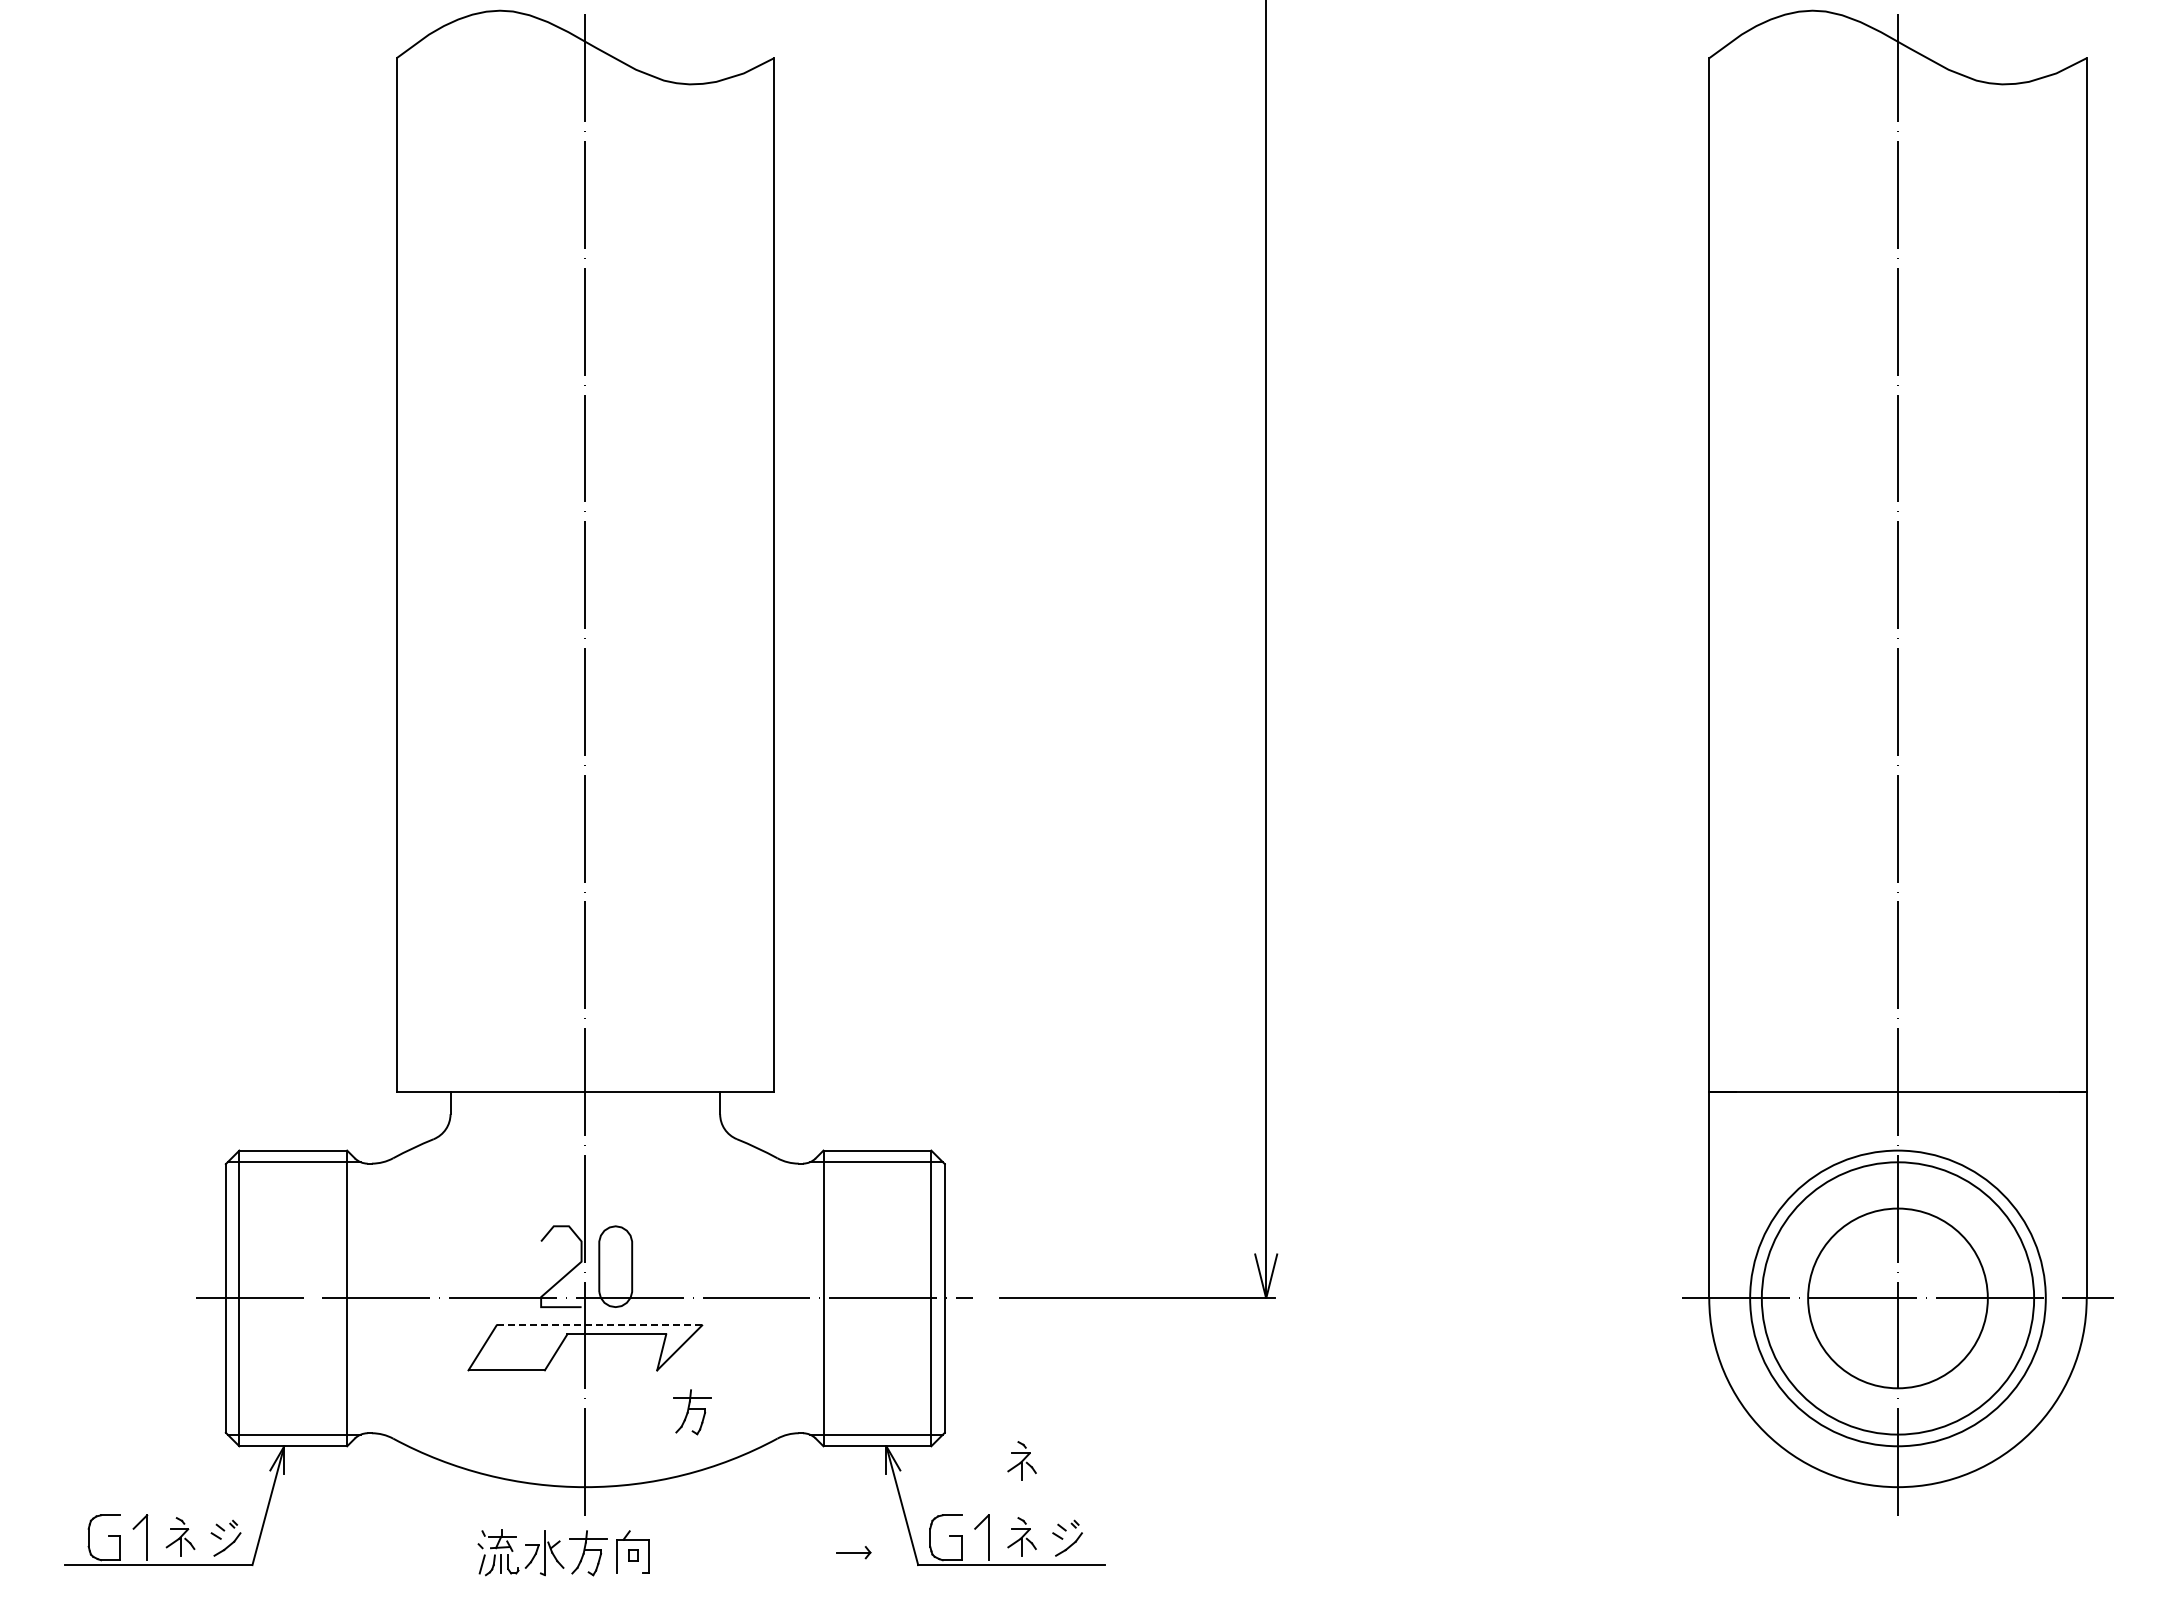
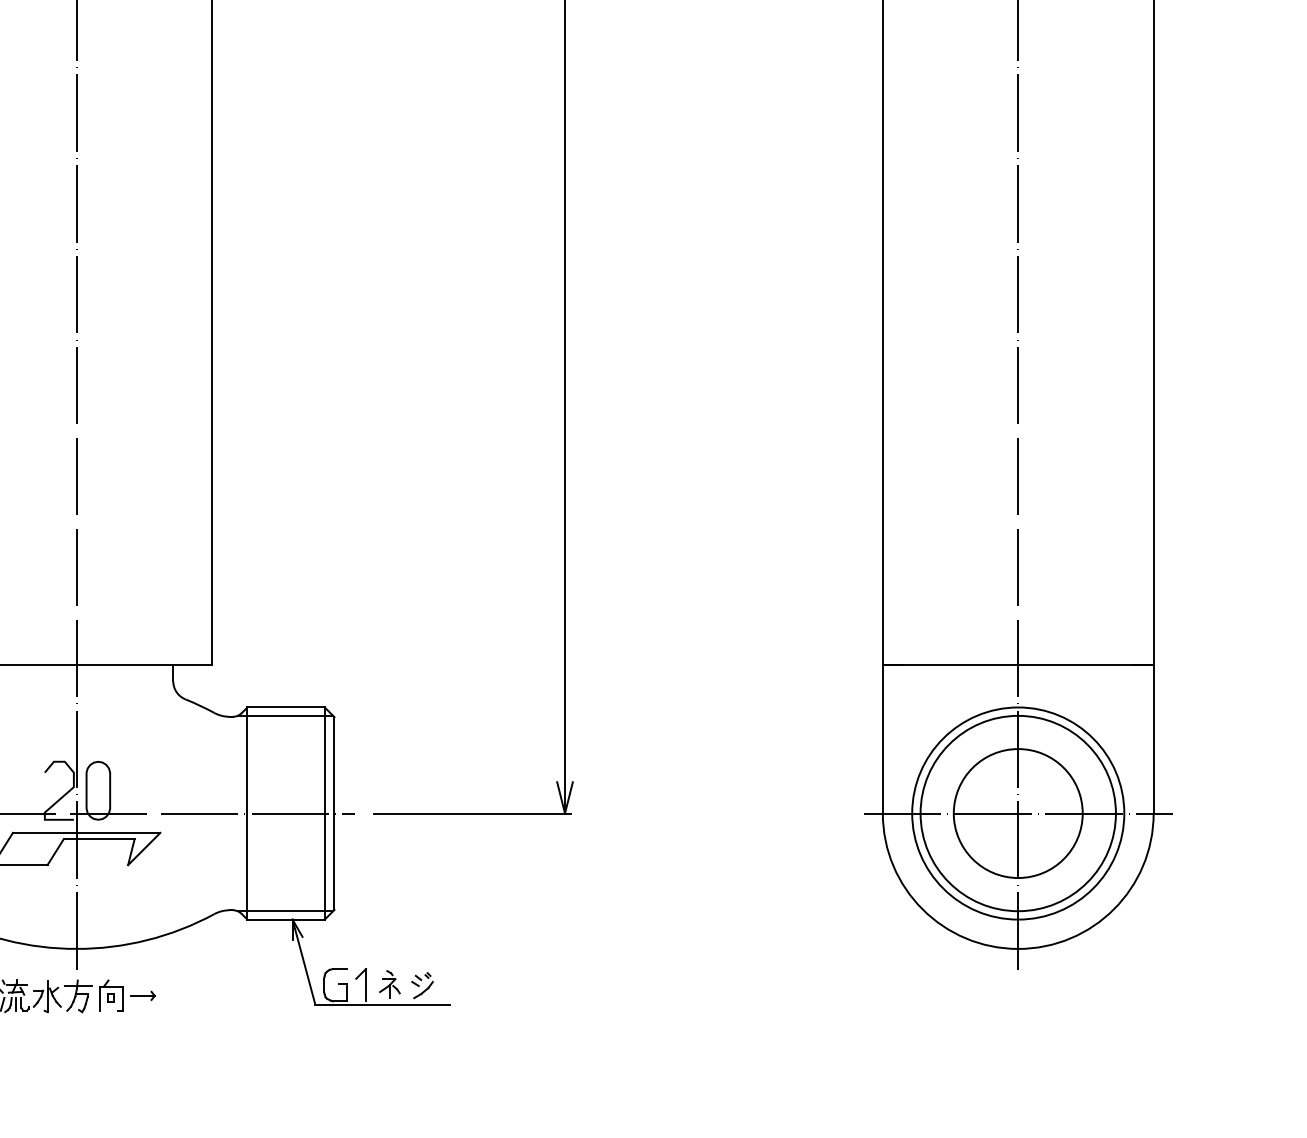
line: (599, 1325) -> (86, 832), dashed -> solid
part: (692, 1412) -> (153, 895), removed
part: (1021, 1460) -> (389, 929), removed
part: (853, 1552) -> (142, 995), moved

